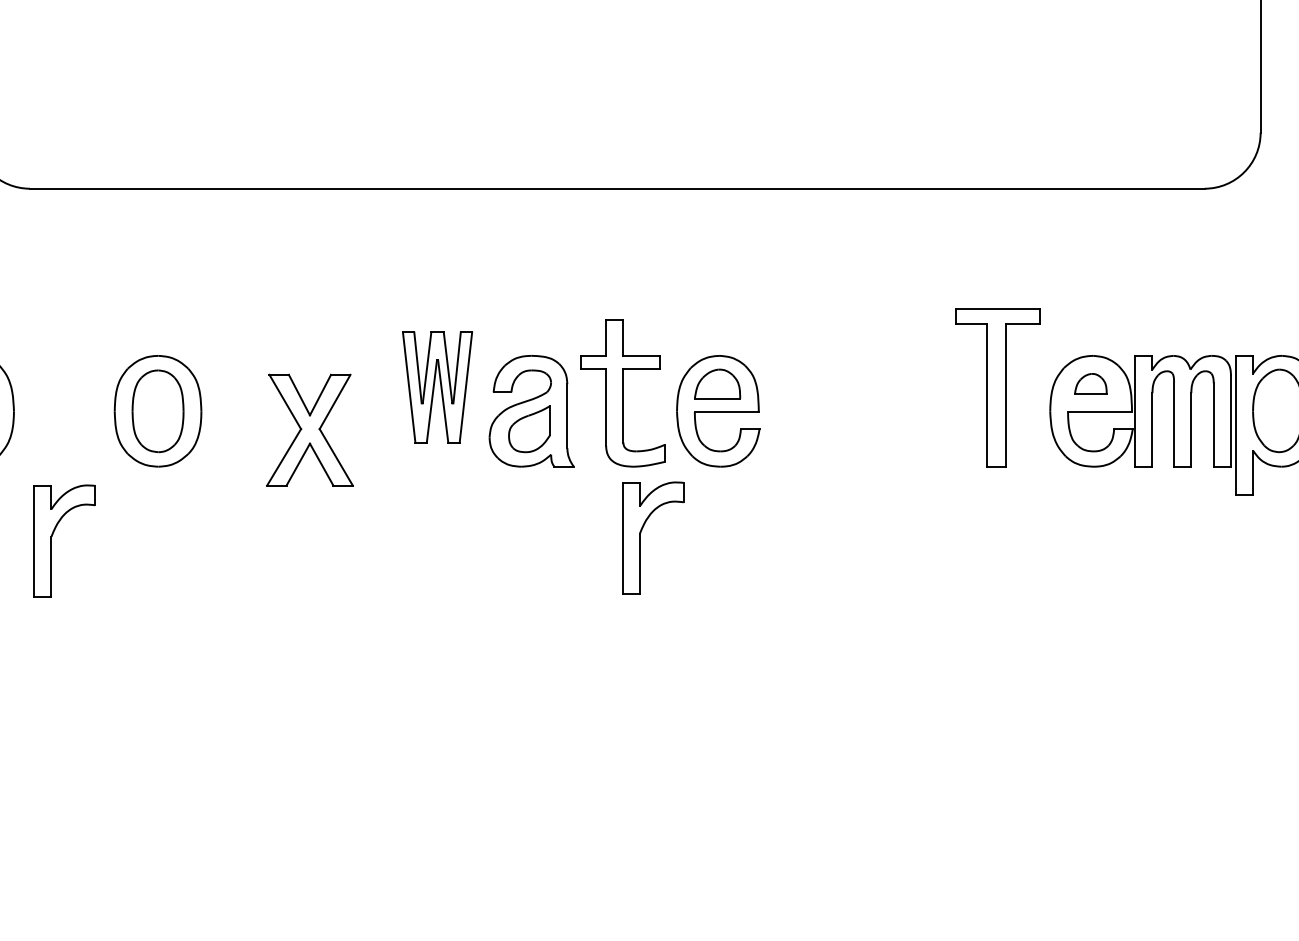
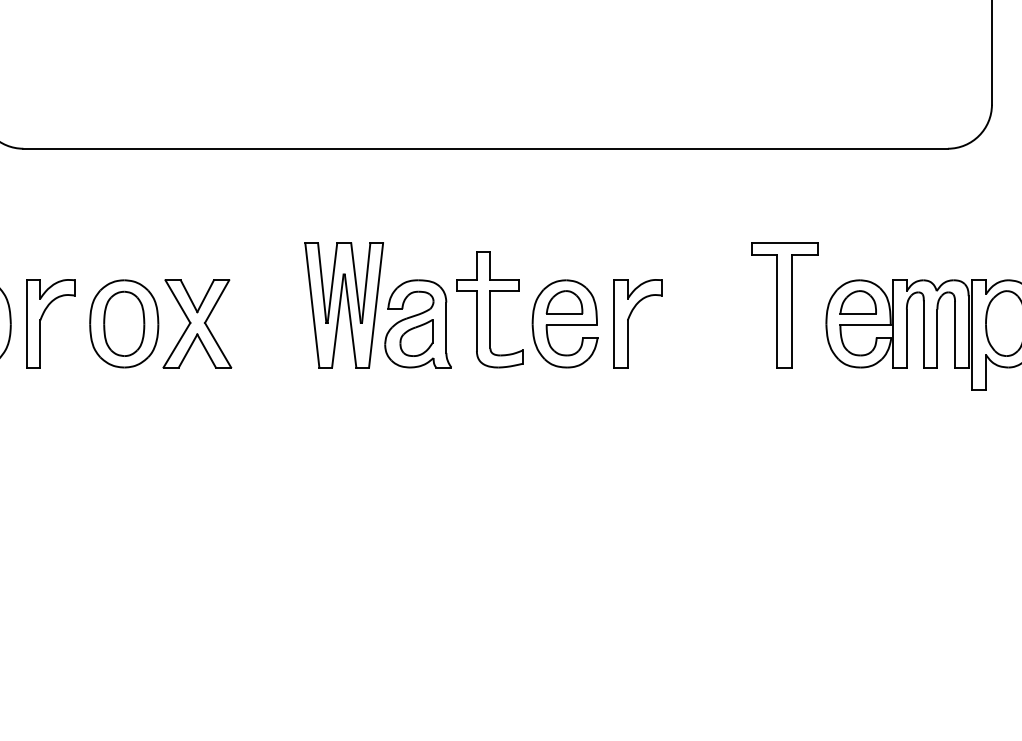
part: (1090, 383) -> (858, 302), size x1.43
part: (437, 387) -> (344, 305), size x1.43
part: (309, 429) -> (196, 323), moved
part: (641, 532) -> (629, 319), moved
part: (53, 534) -> (41, 318), moved

